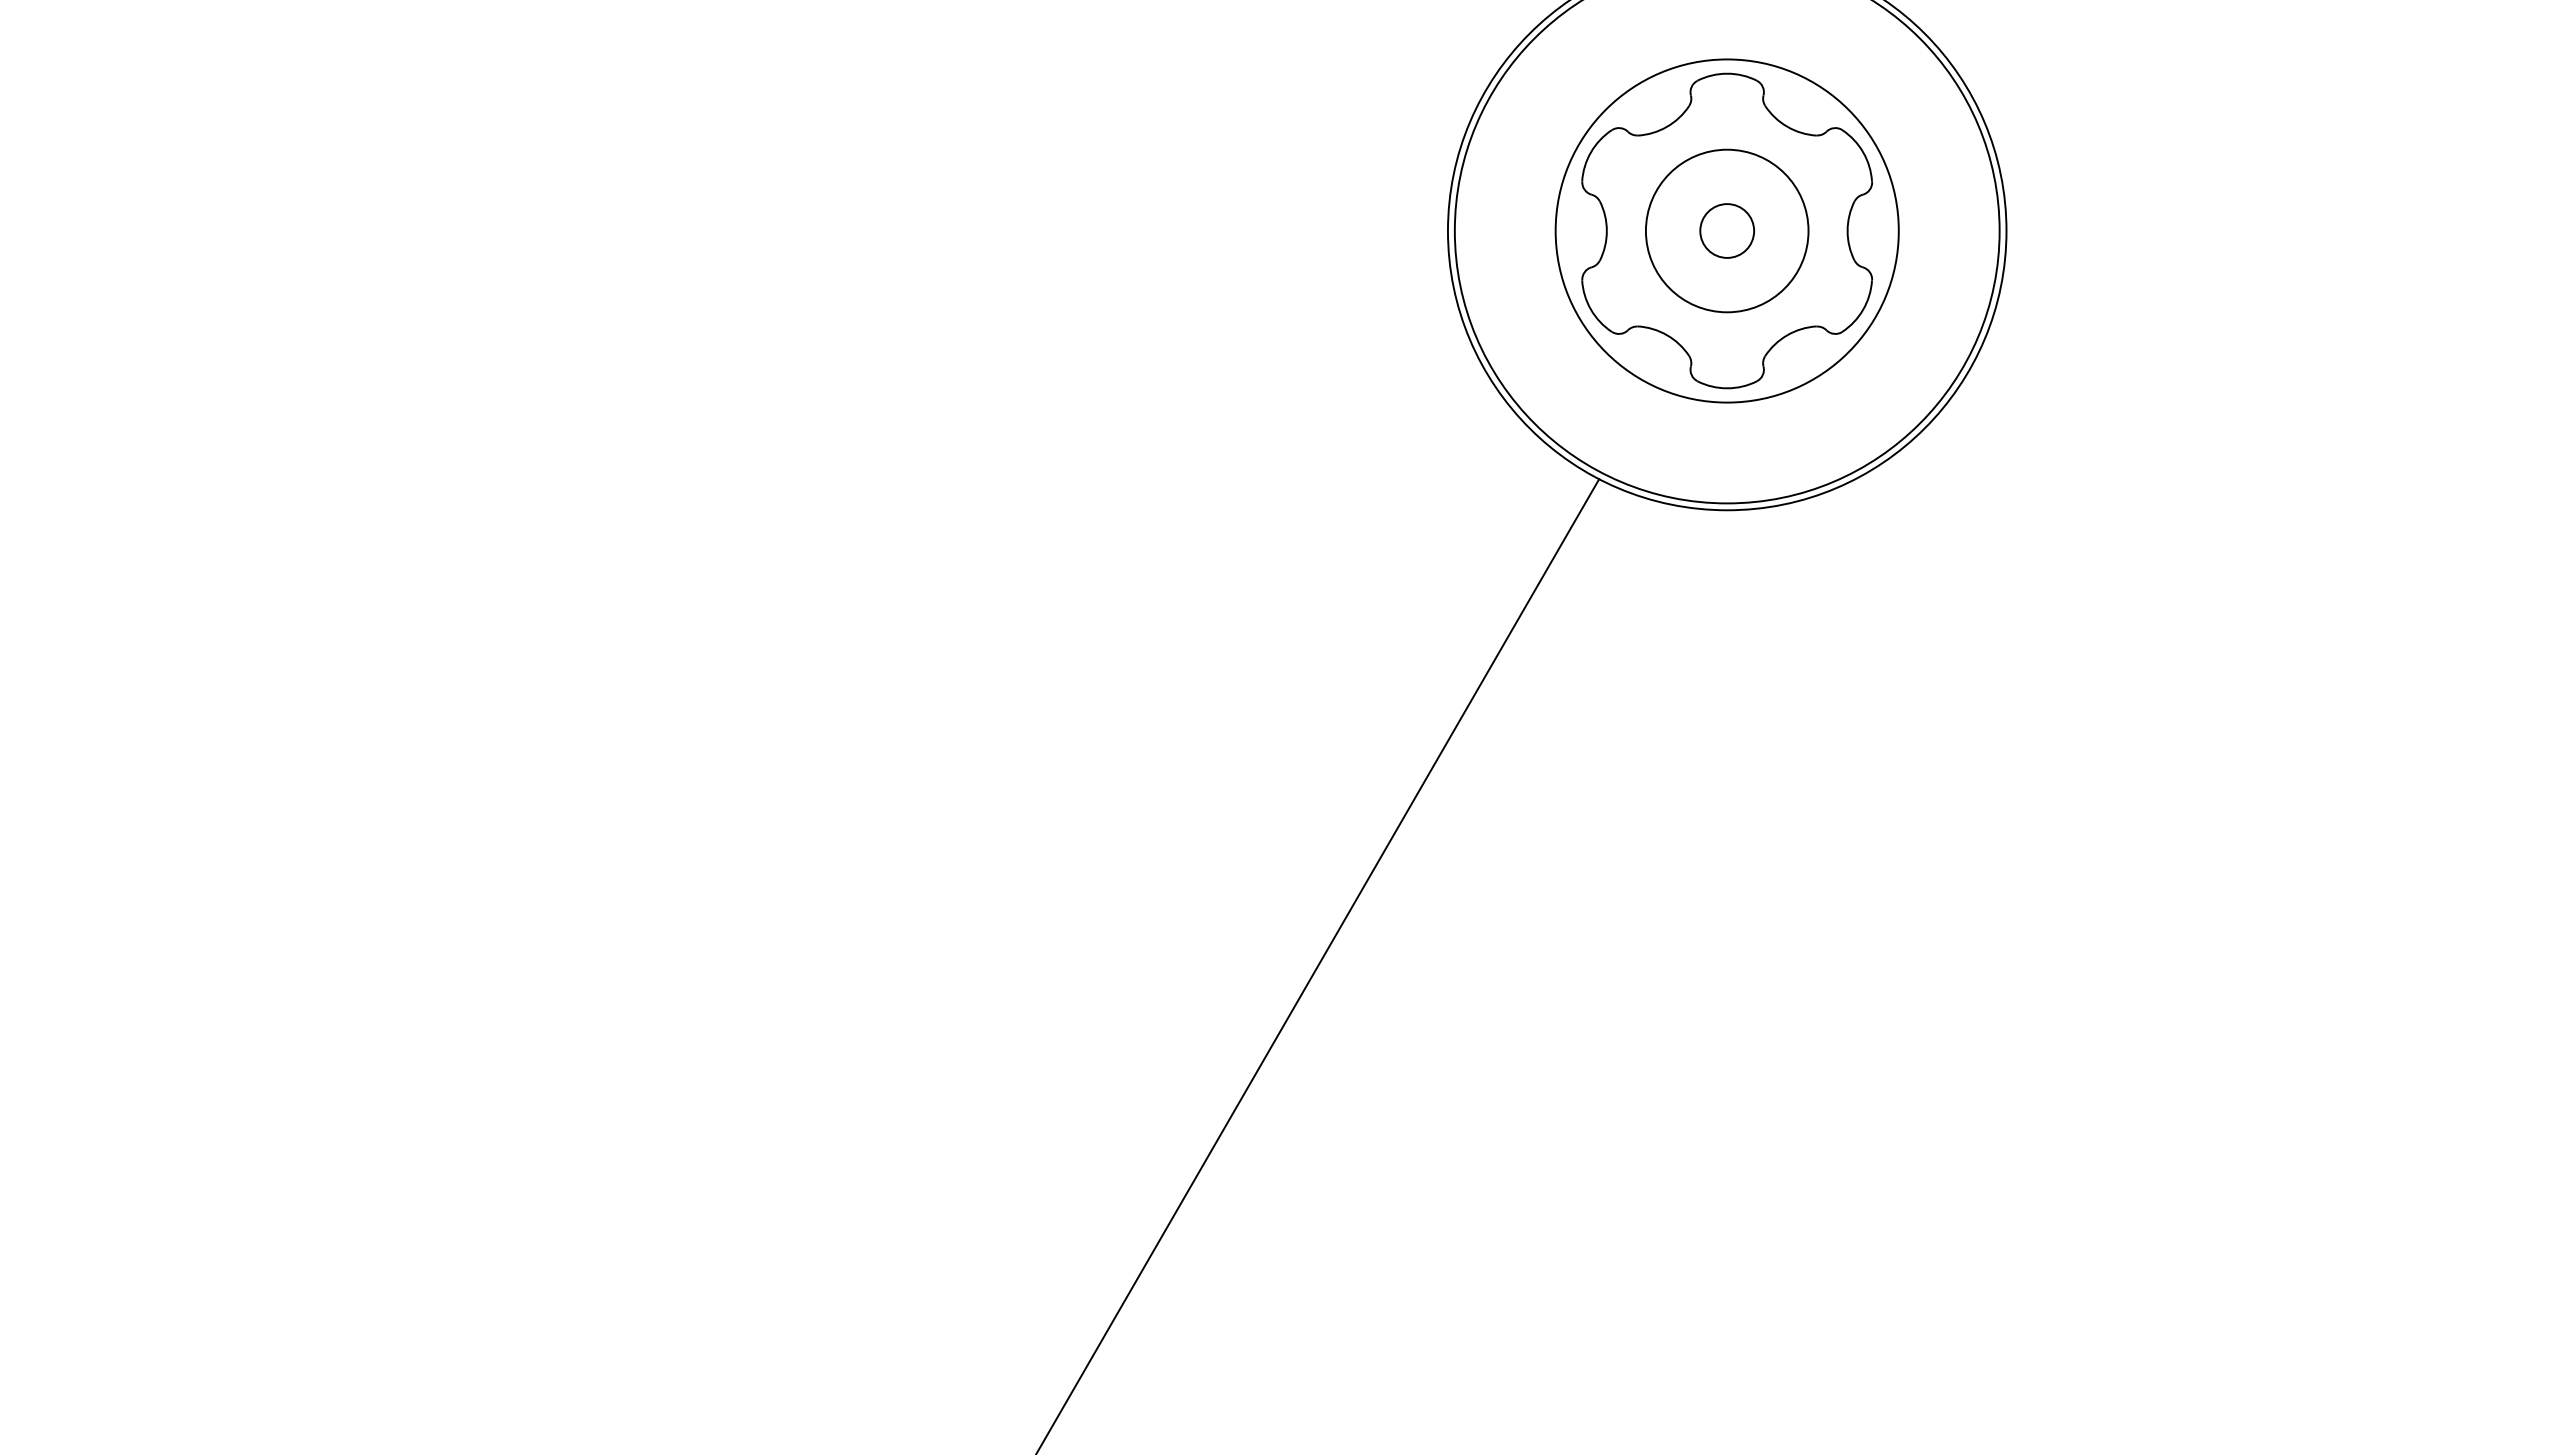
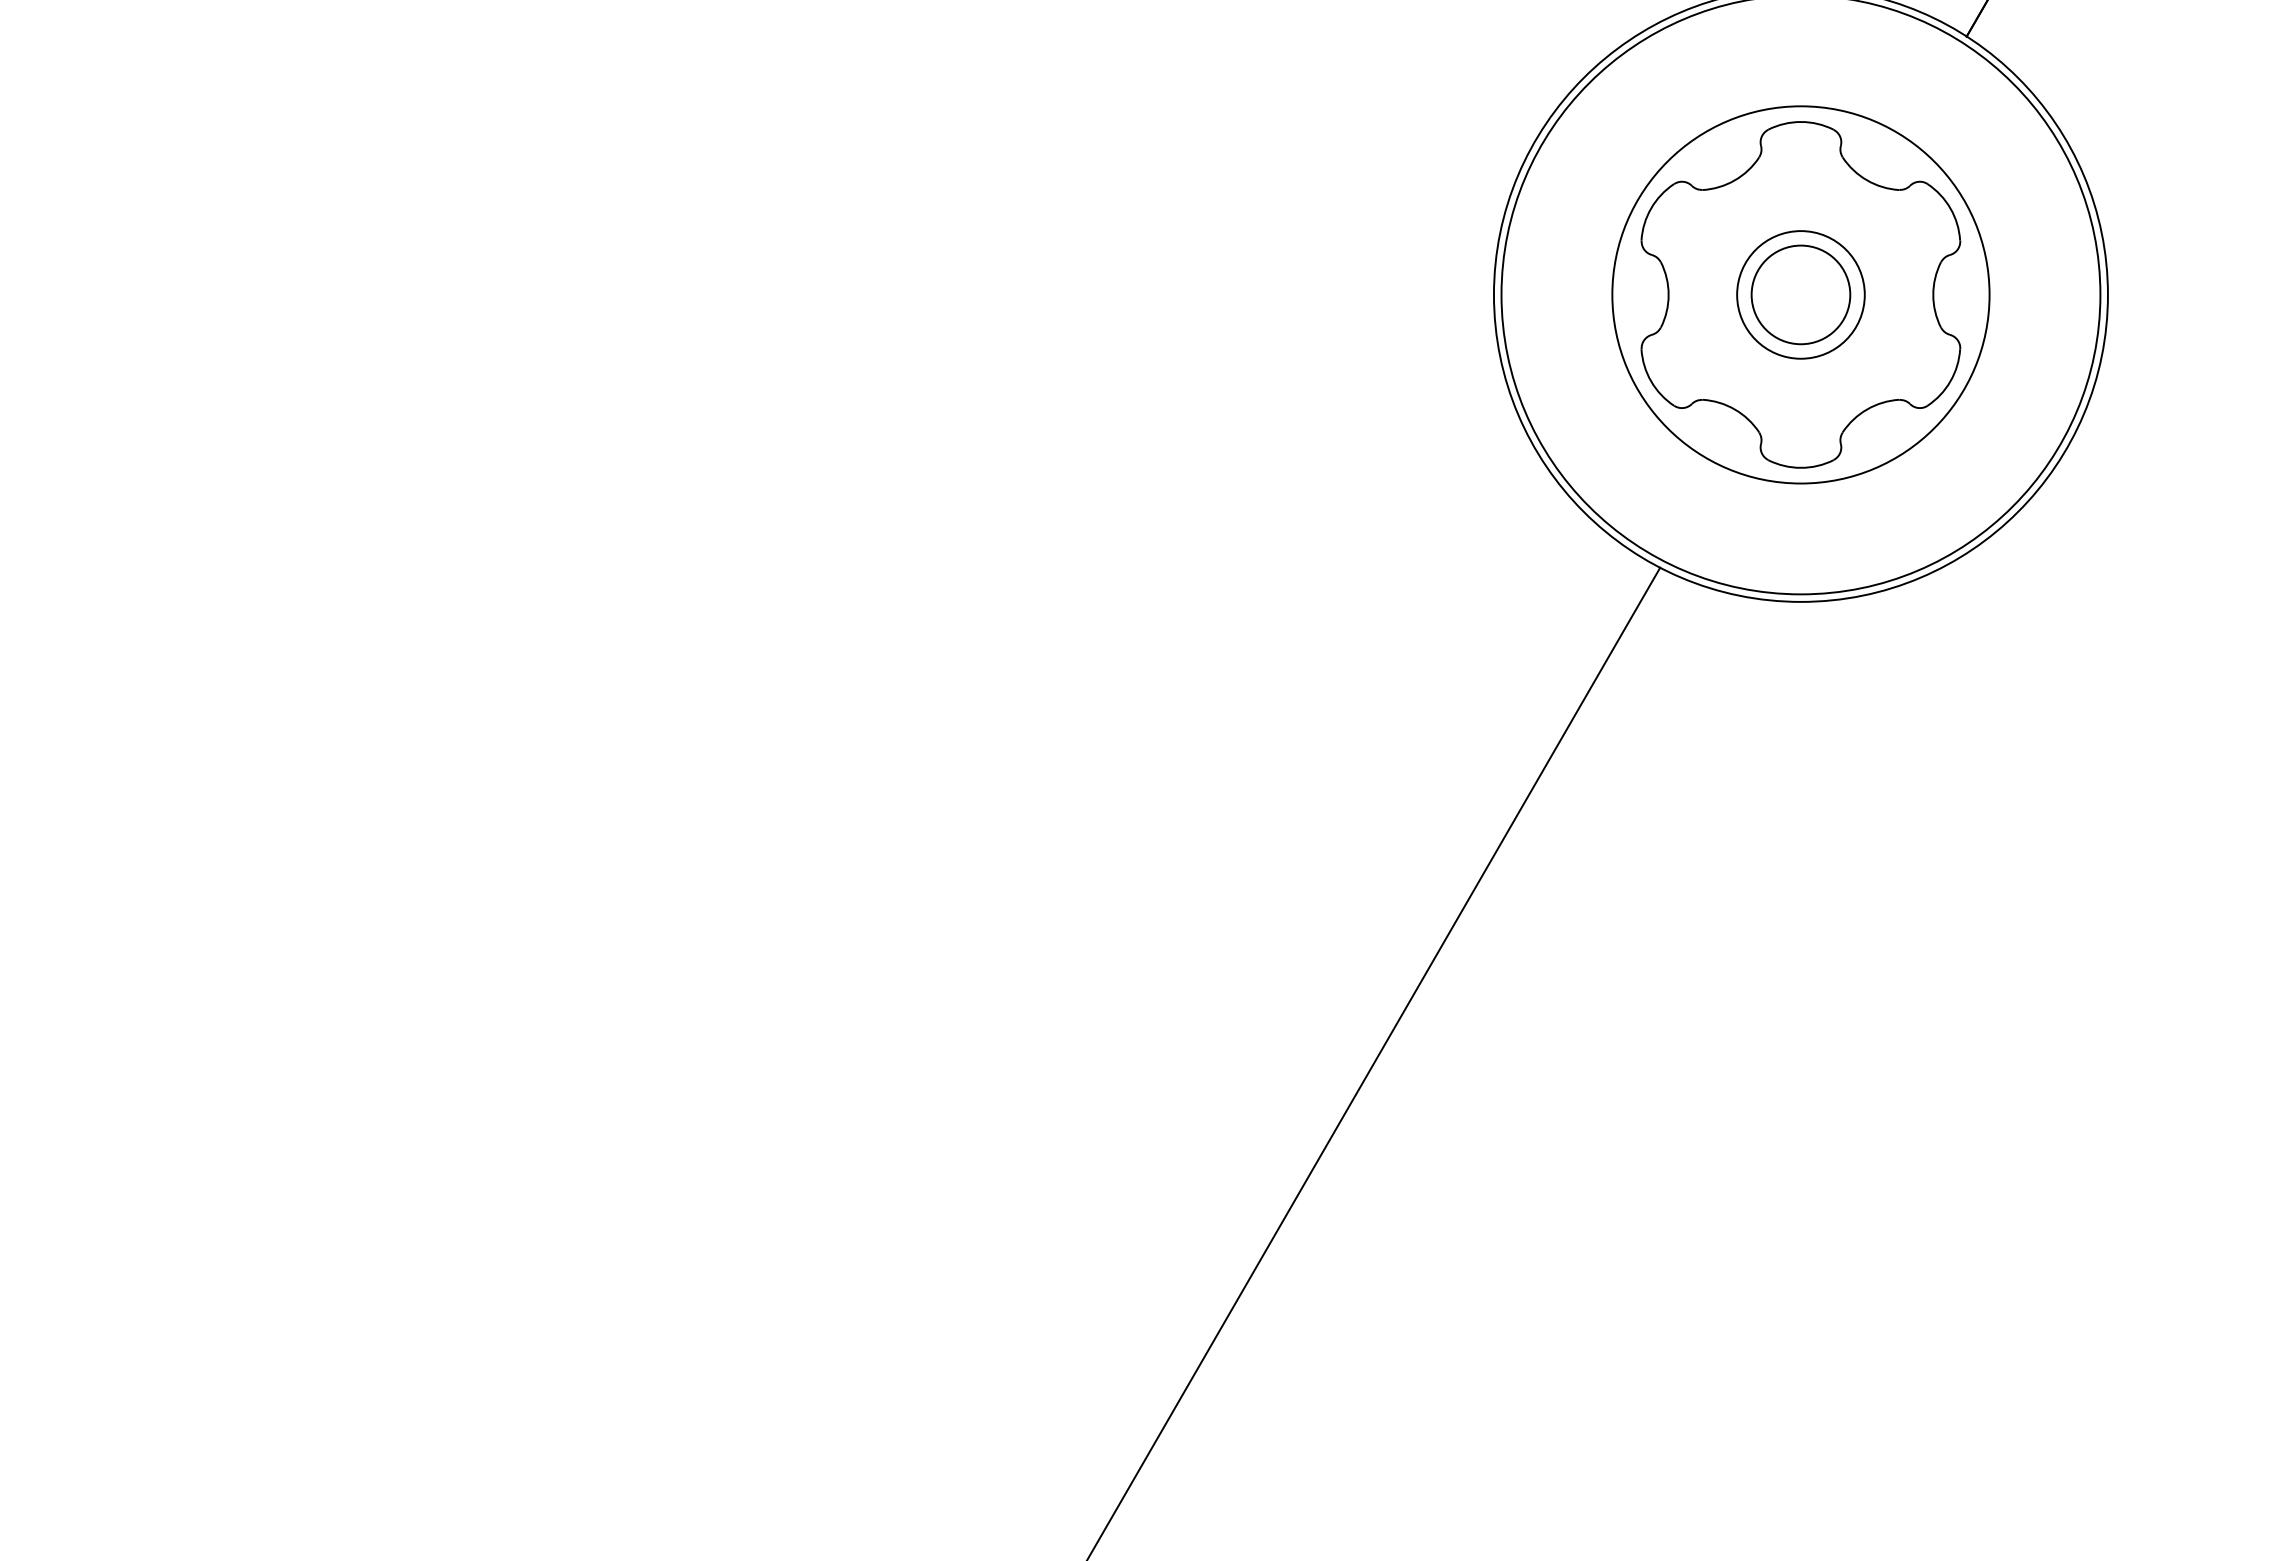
circle: (1727, 230) -> (1801, 294), size x0.71
circle: (1727, 230) -> (1801, 294), size x1.67

